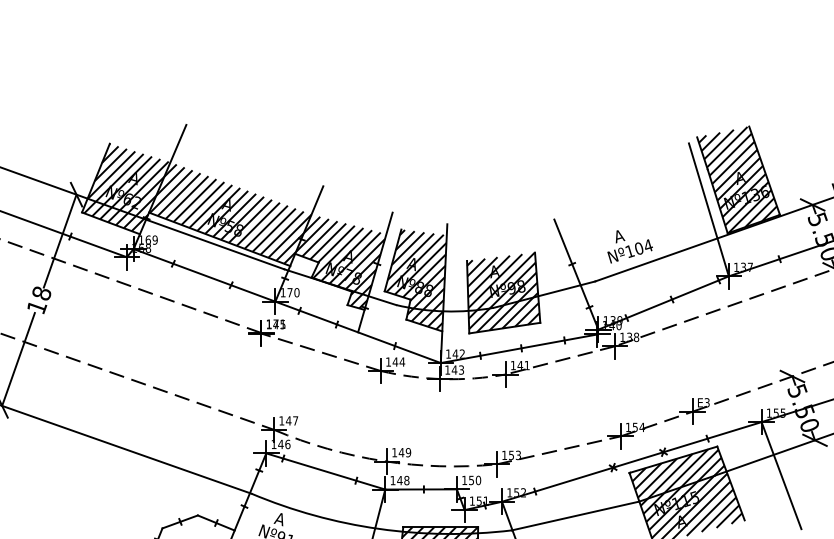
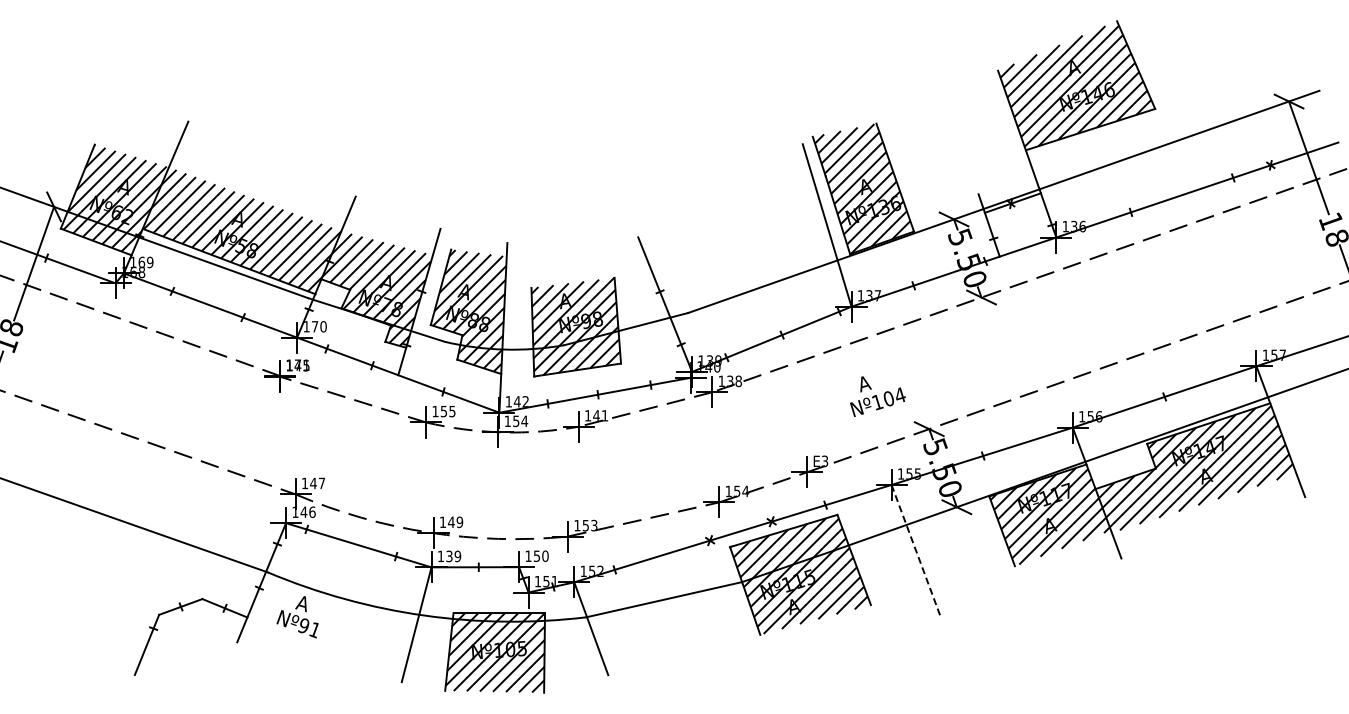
text: (629, 246) -> (877, 396), moved
text: (398, 362) -> (447, 411), 144 -> 155
text: (458, 370) -> (520, 421), 143 -> 154
line: (781, 475) -> (915, 550), solid -> dashed
text: (403, 480) -> (453, 556), 148 -> 139

